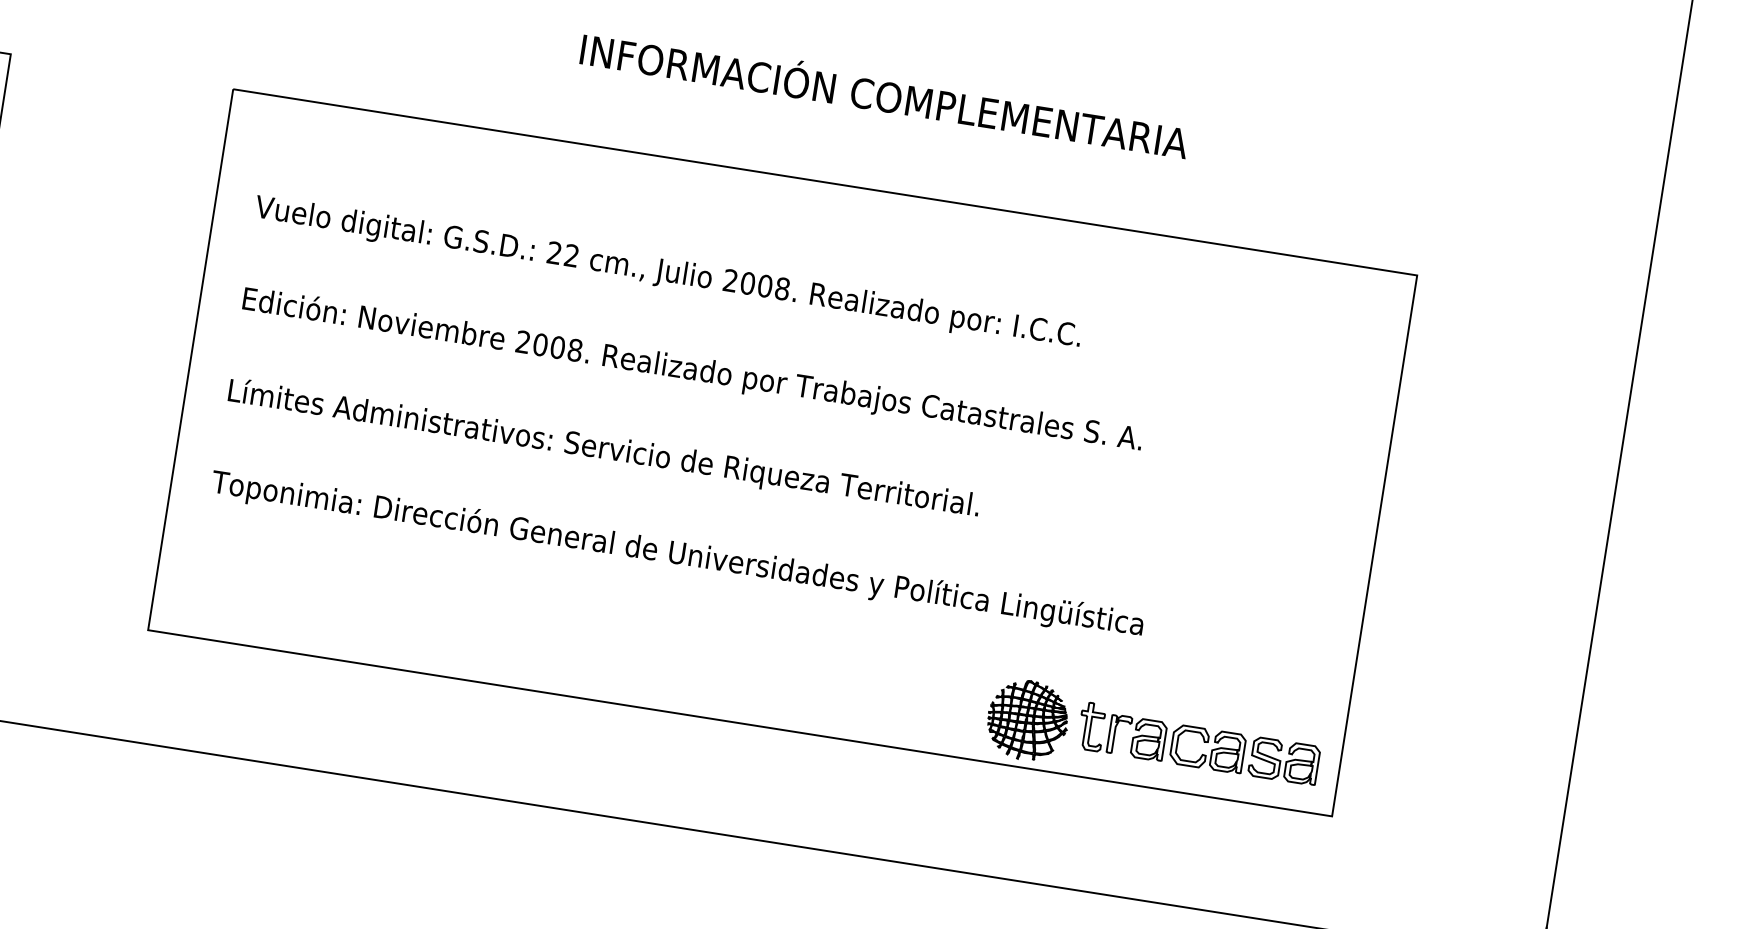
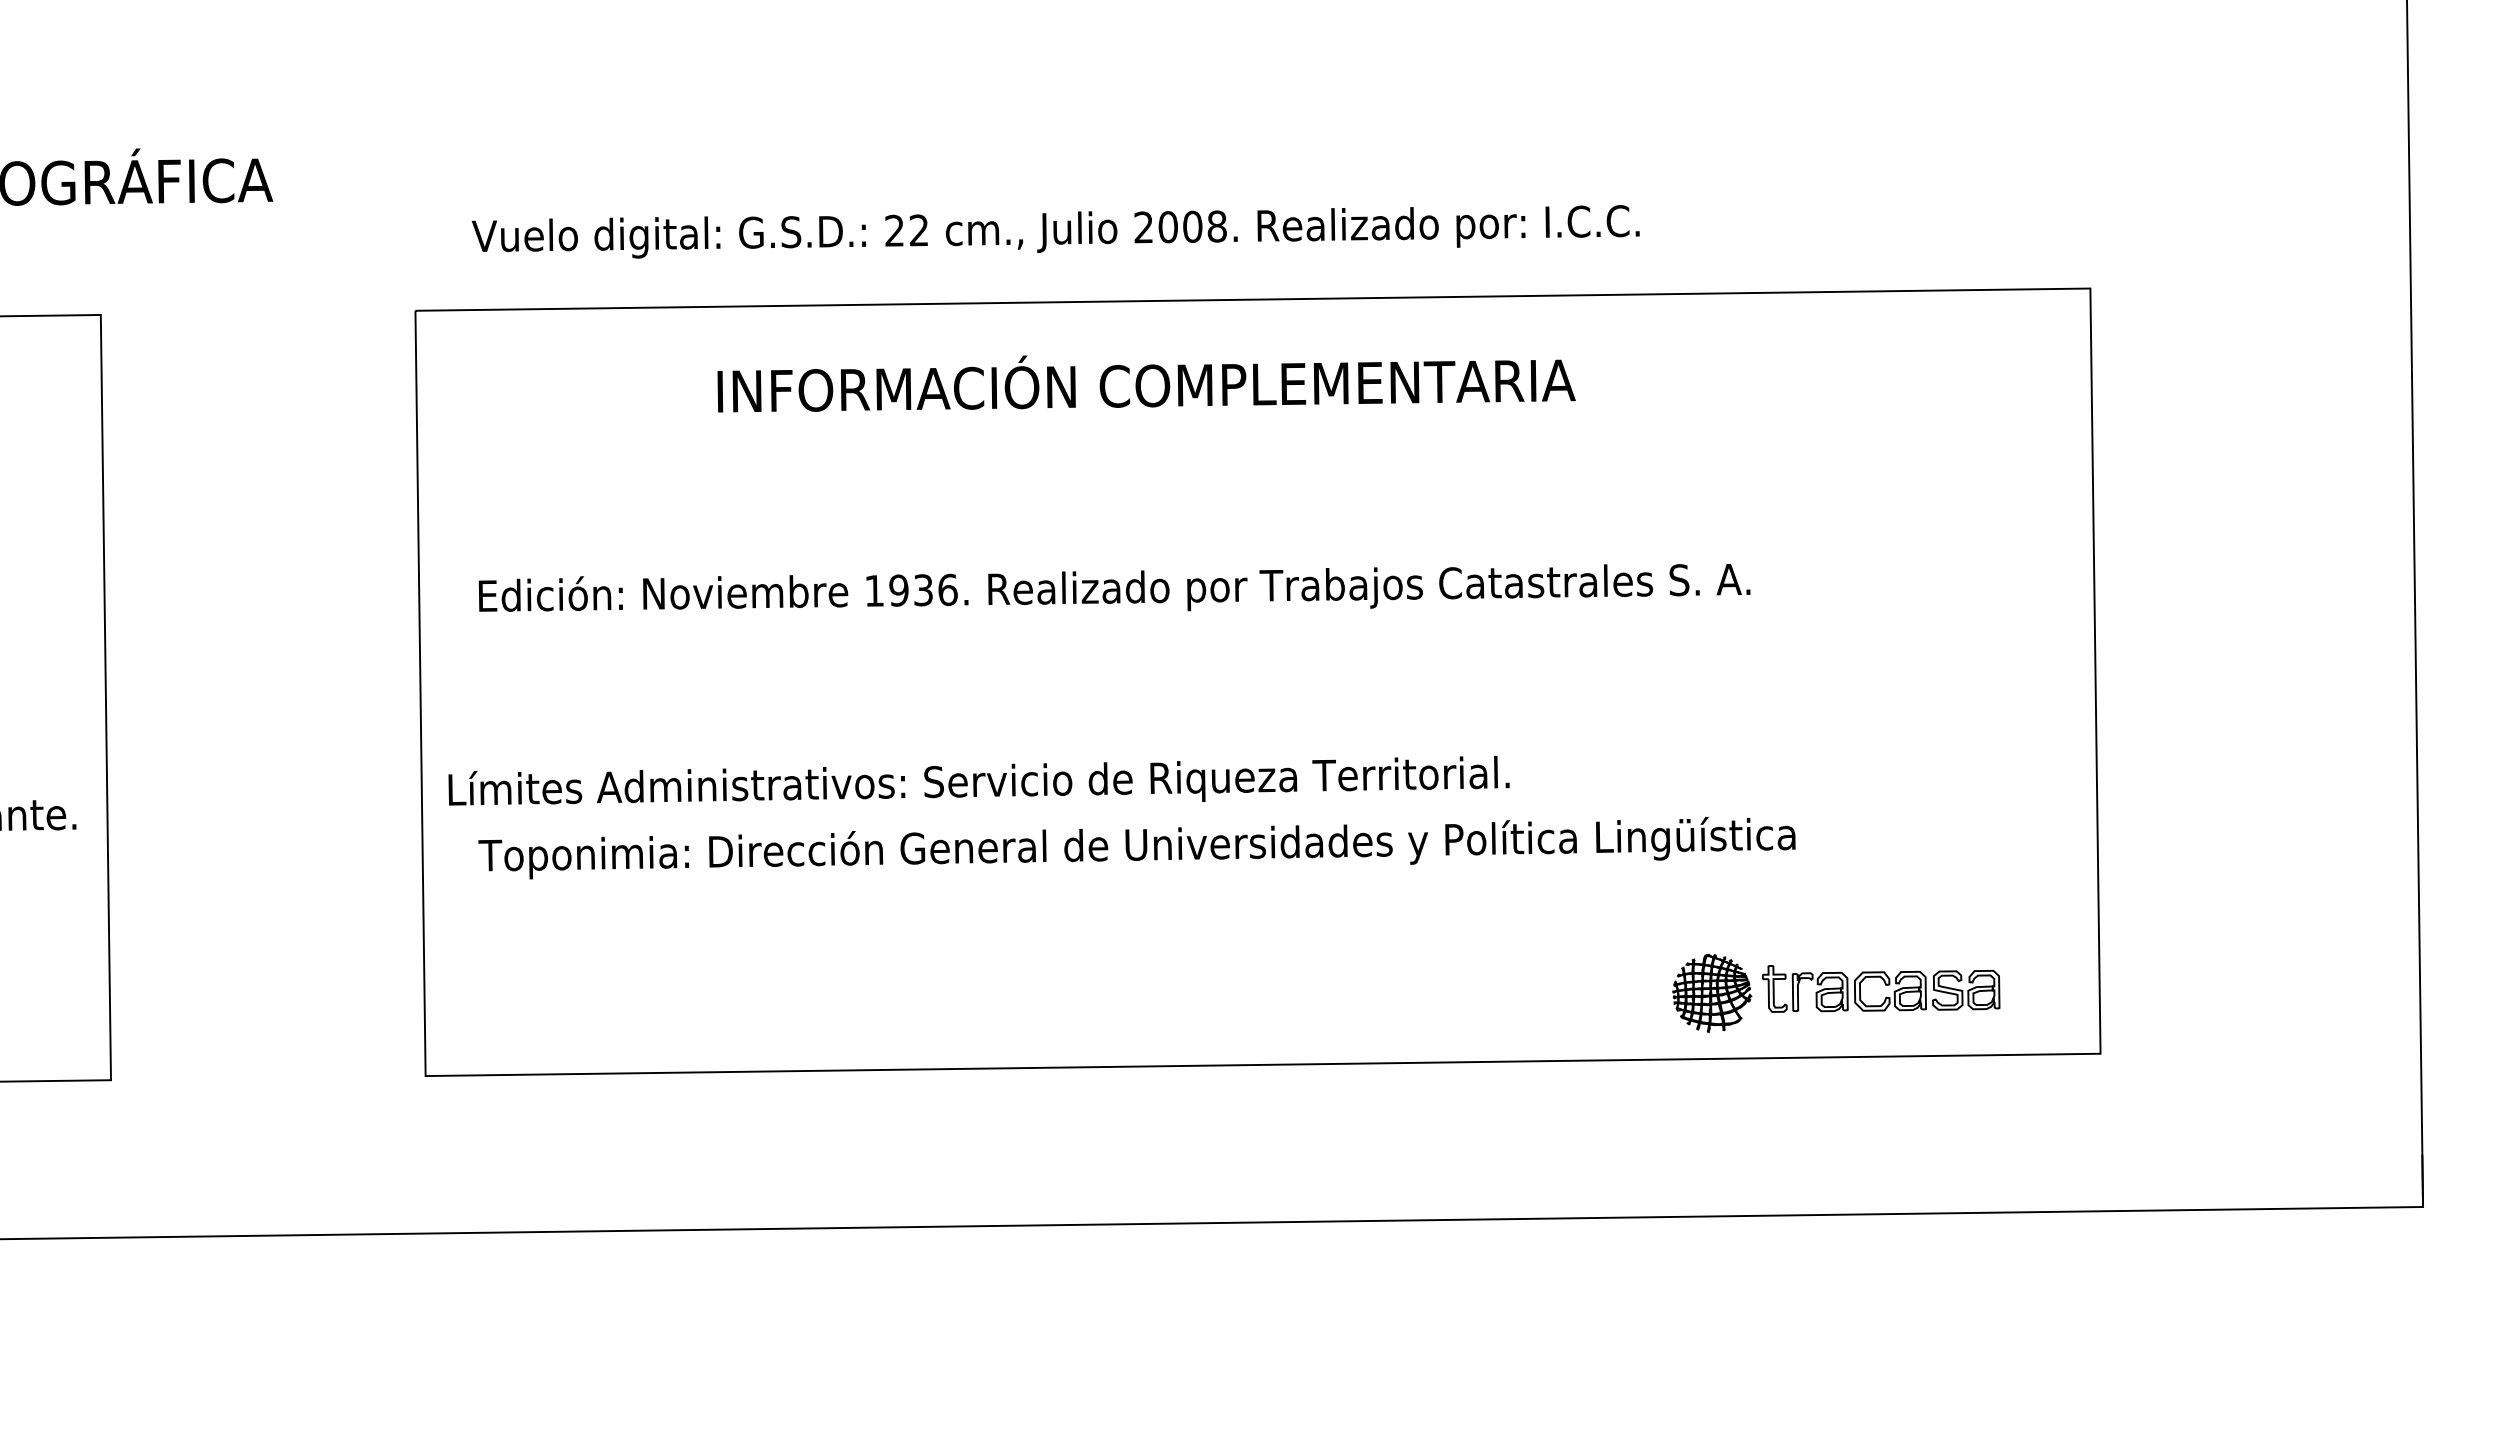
text: (884, 95) -> (1146, 383), moved
text: (667, 272) -> (1055, 231), moved
text: (549, 345) -> (911, 589), 2008. -> 1936.
text: (603, 447) -> (978, 780), moved
part: (1153, 742) -> (1836, 993), size x0.7

